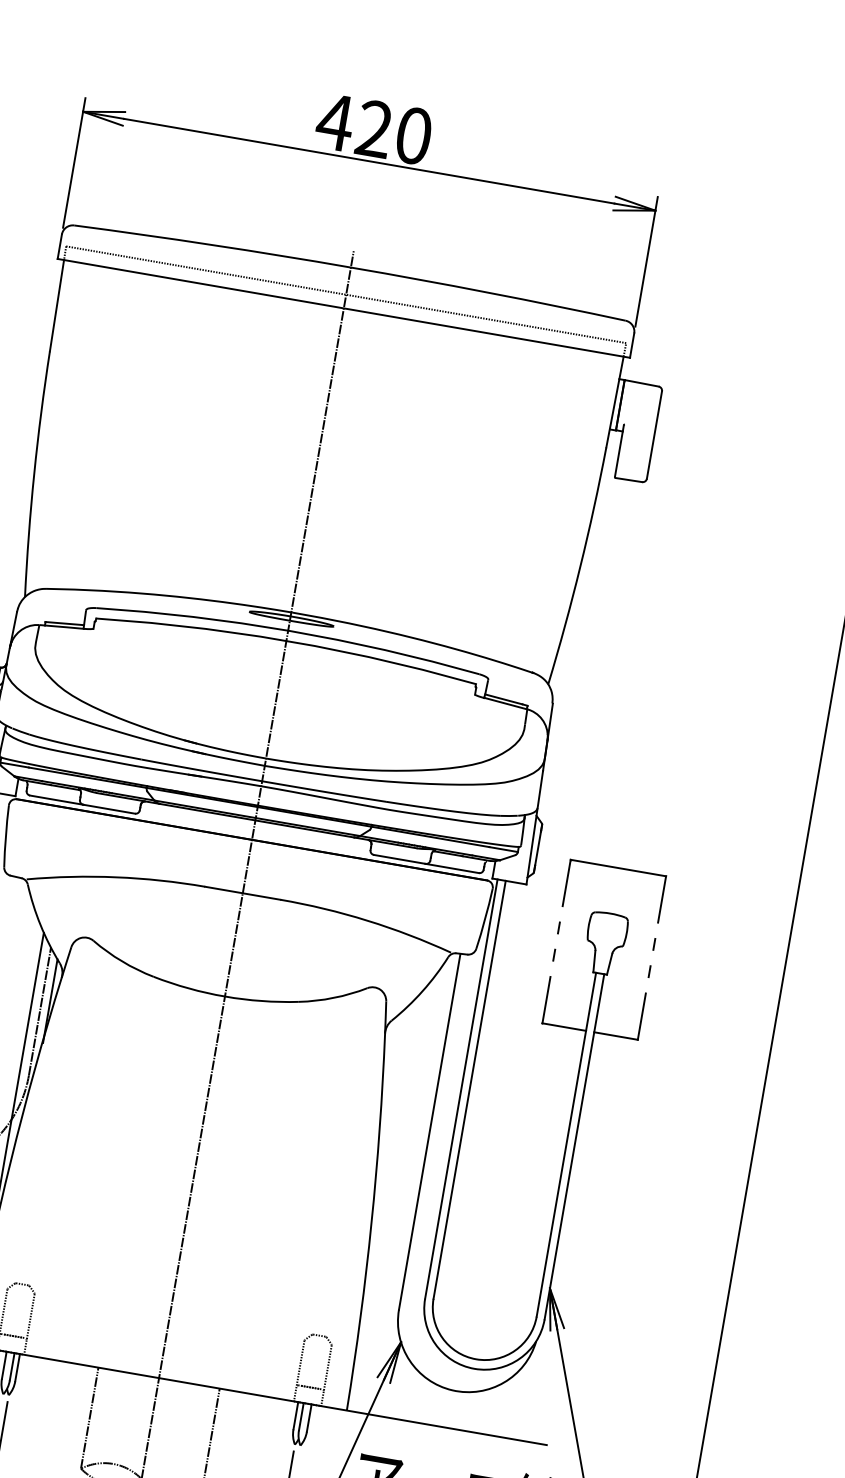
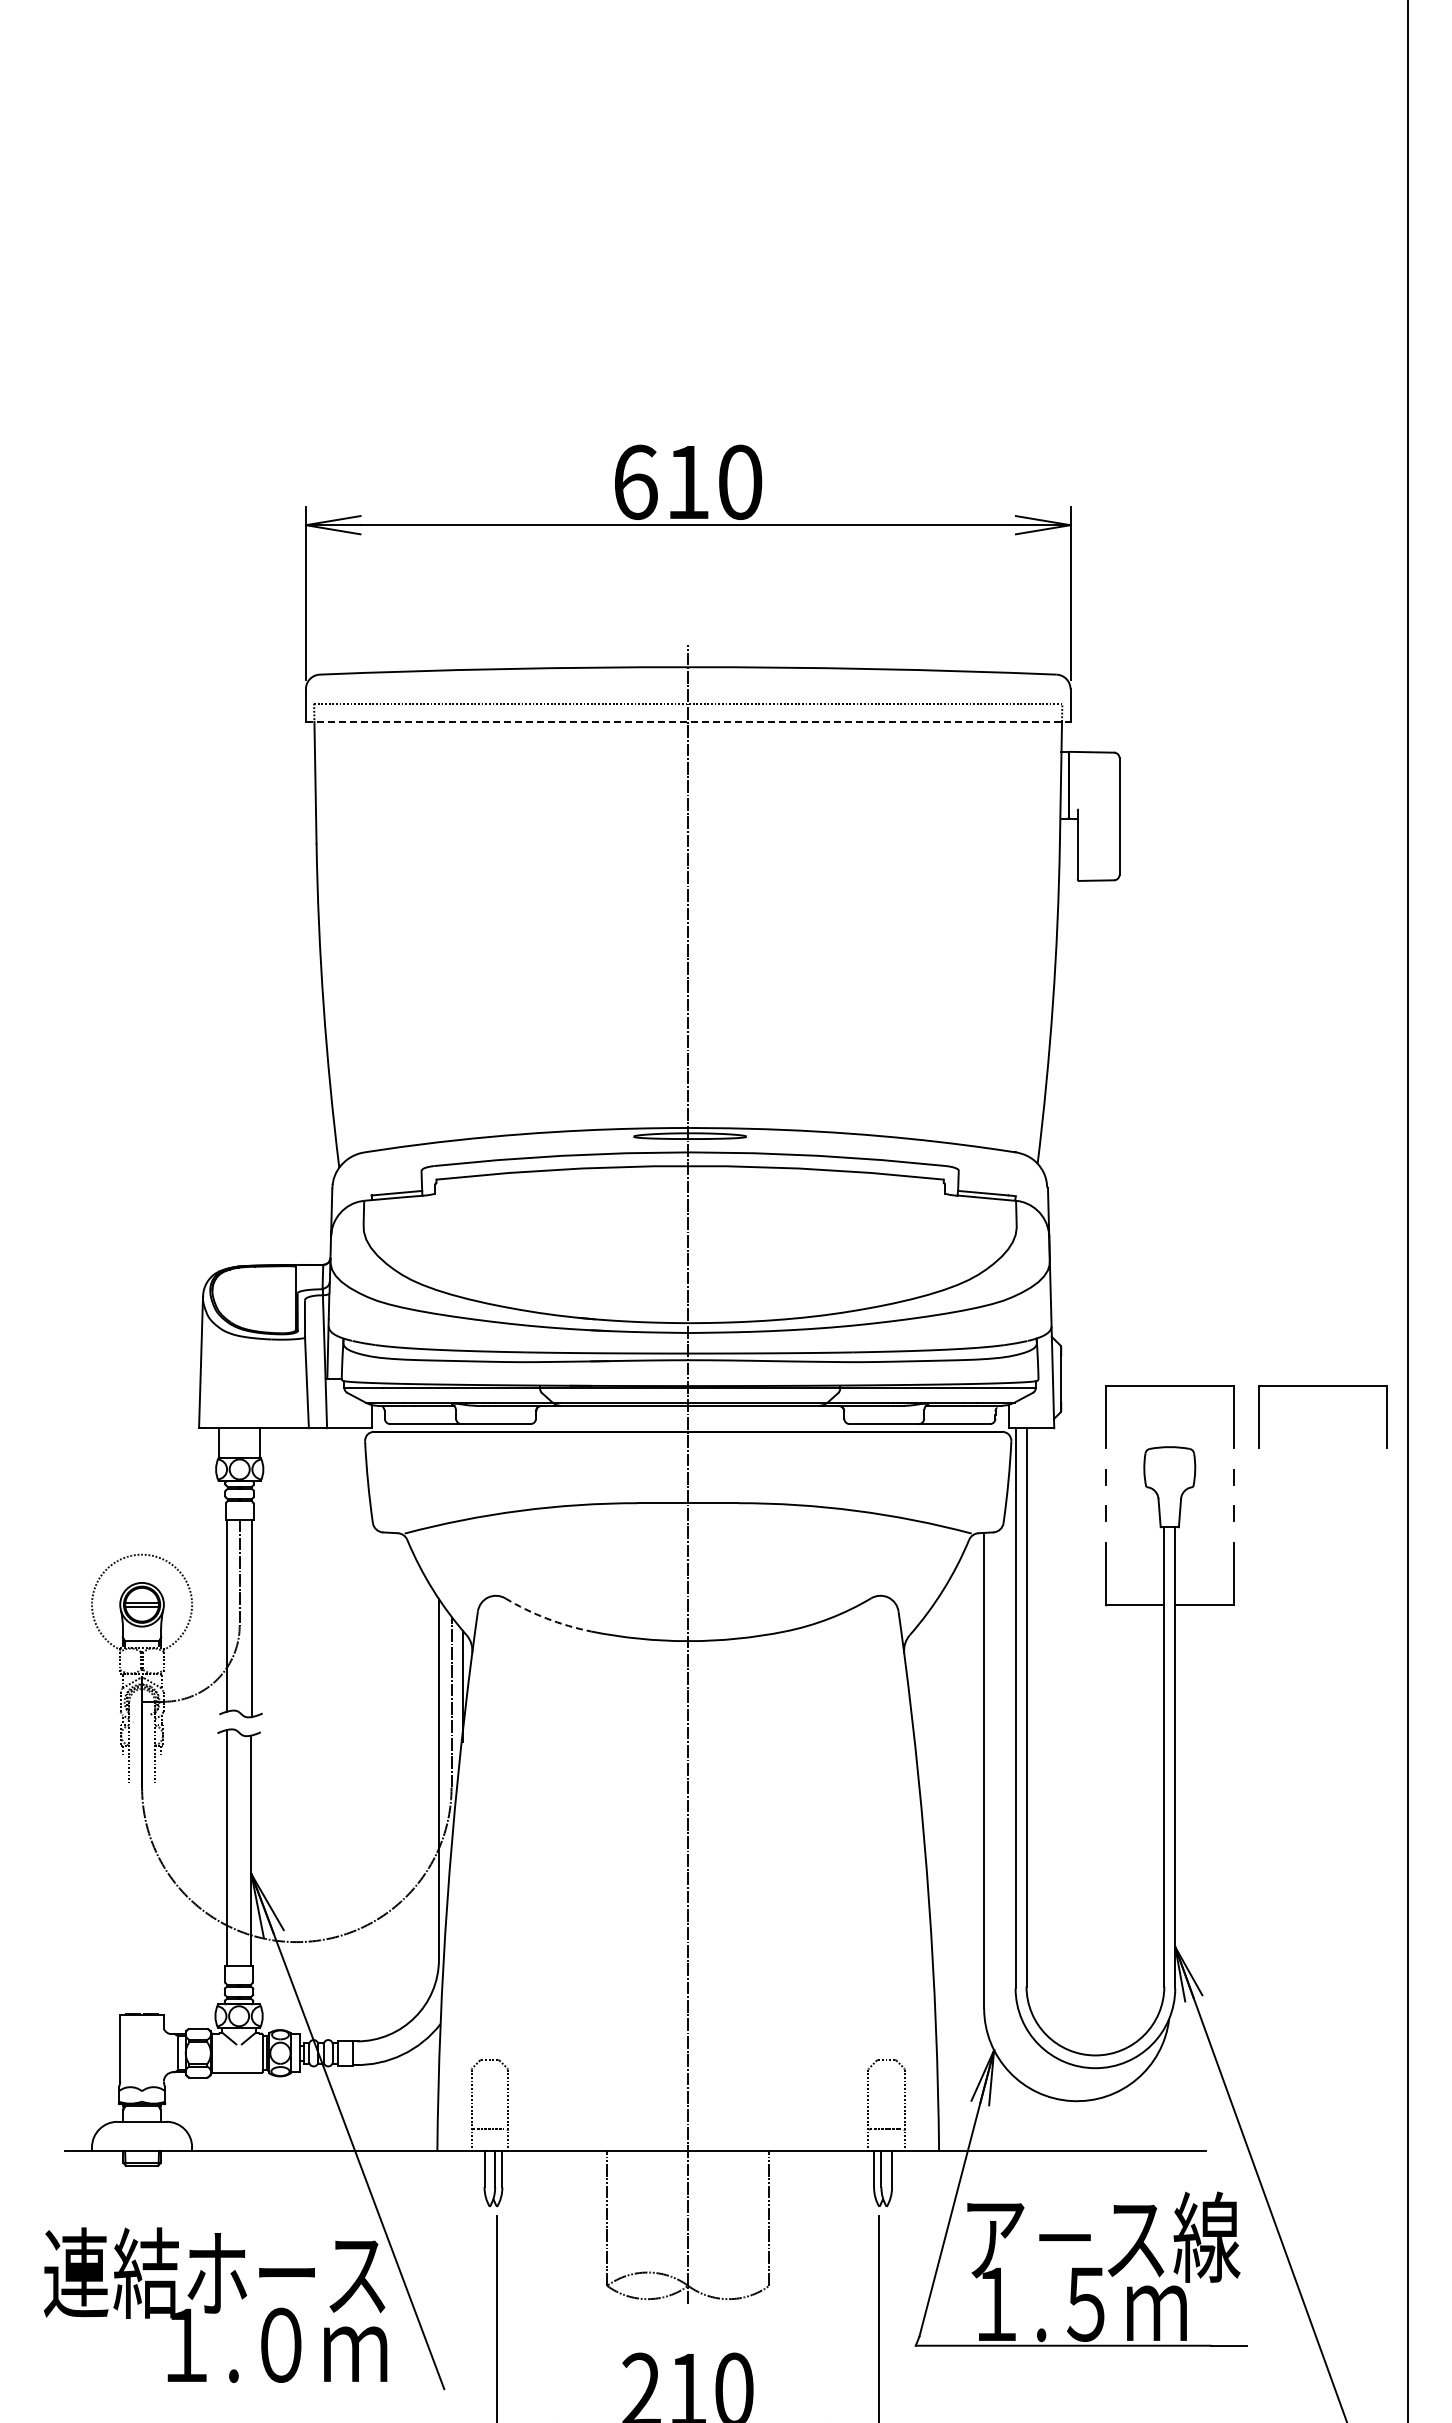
text: (354, 125) -> (660, 482), 420 -> 610
line: (344, 308) -> (688, 721), solid -> dashed
part: (732, 887) -> (1322, 1386), added
arc: (121, 961) -> (546, 1618), solid -> dashed

